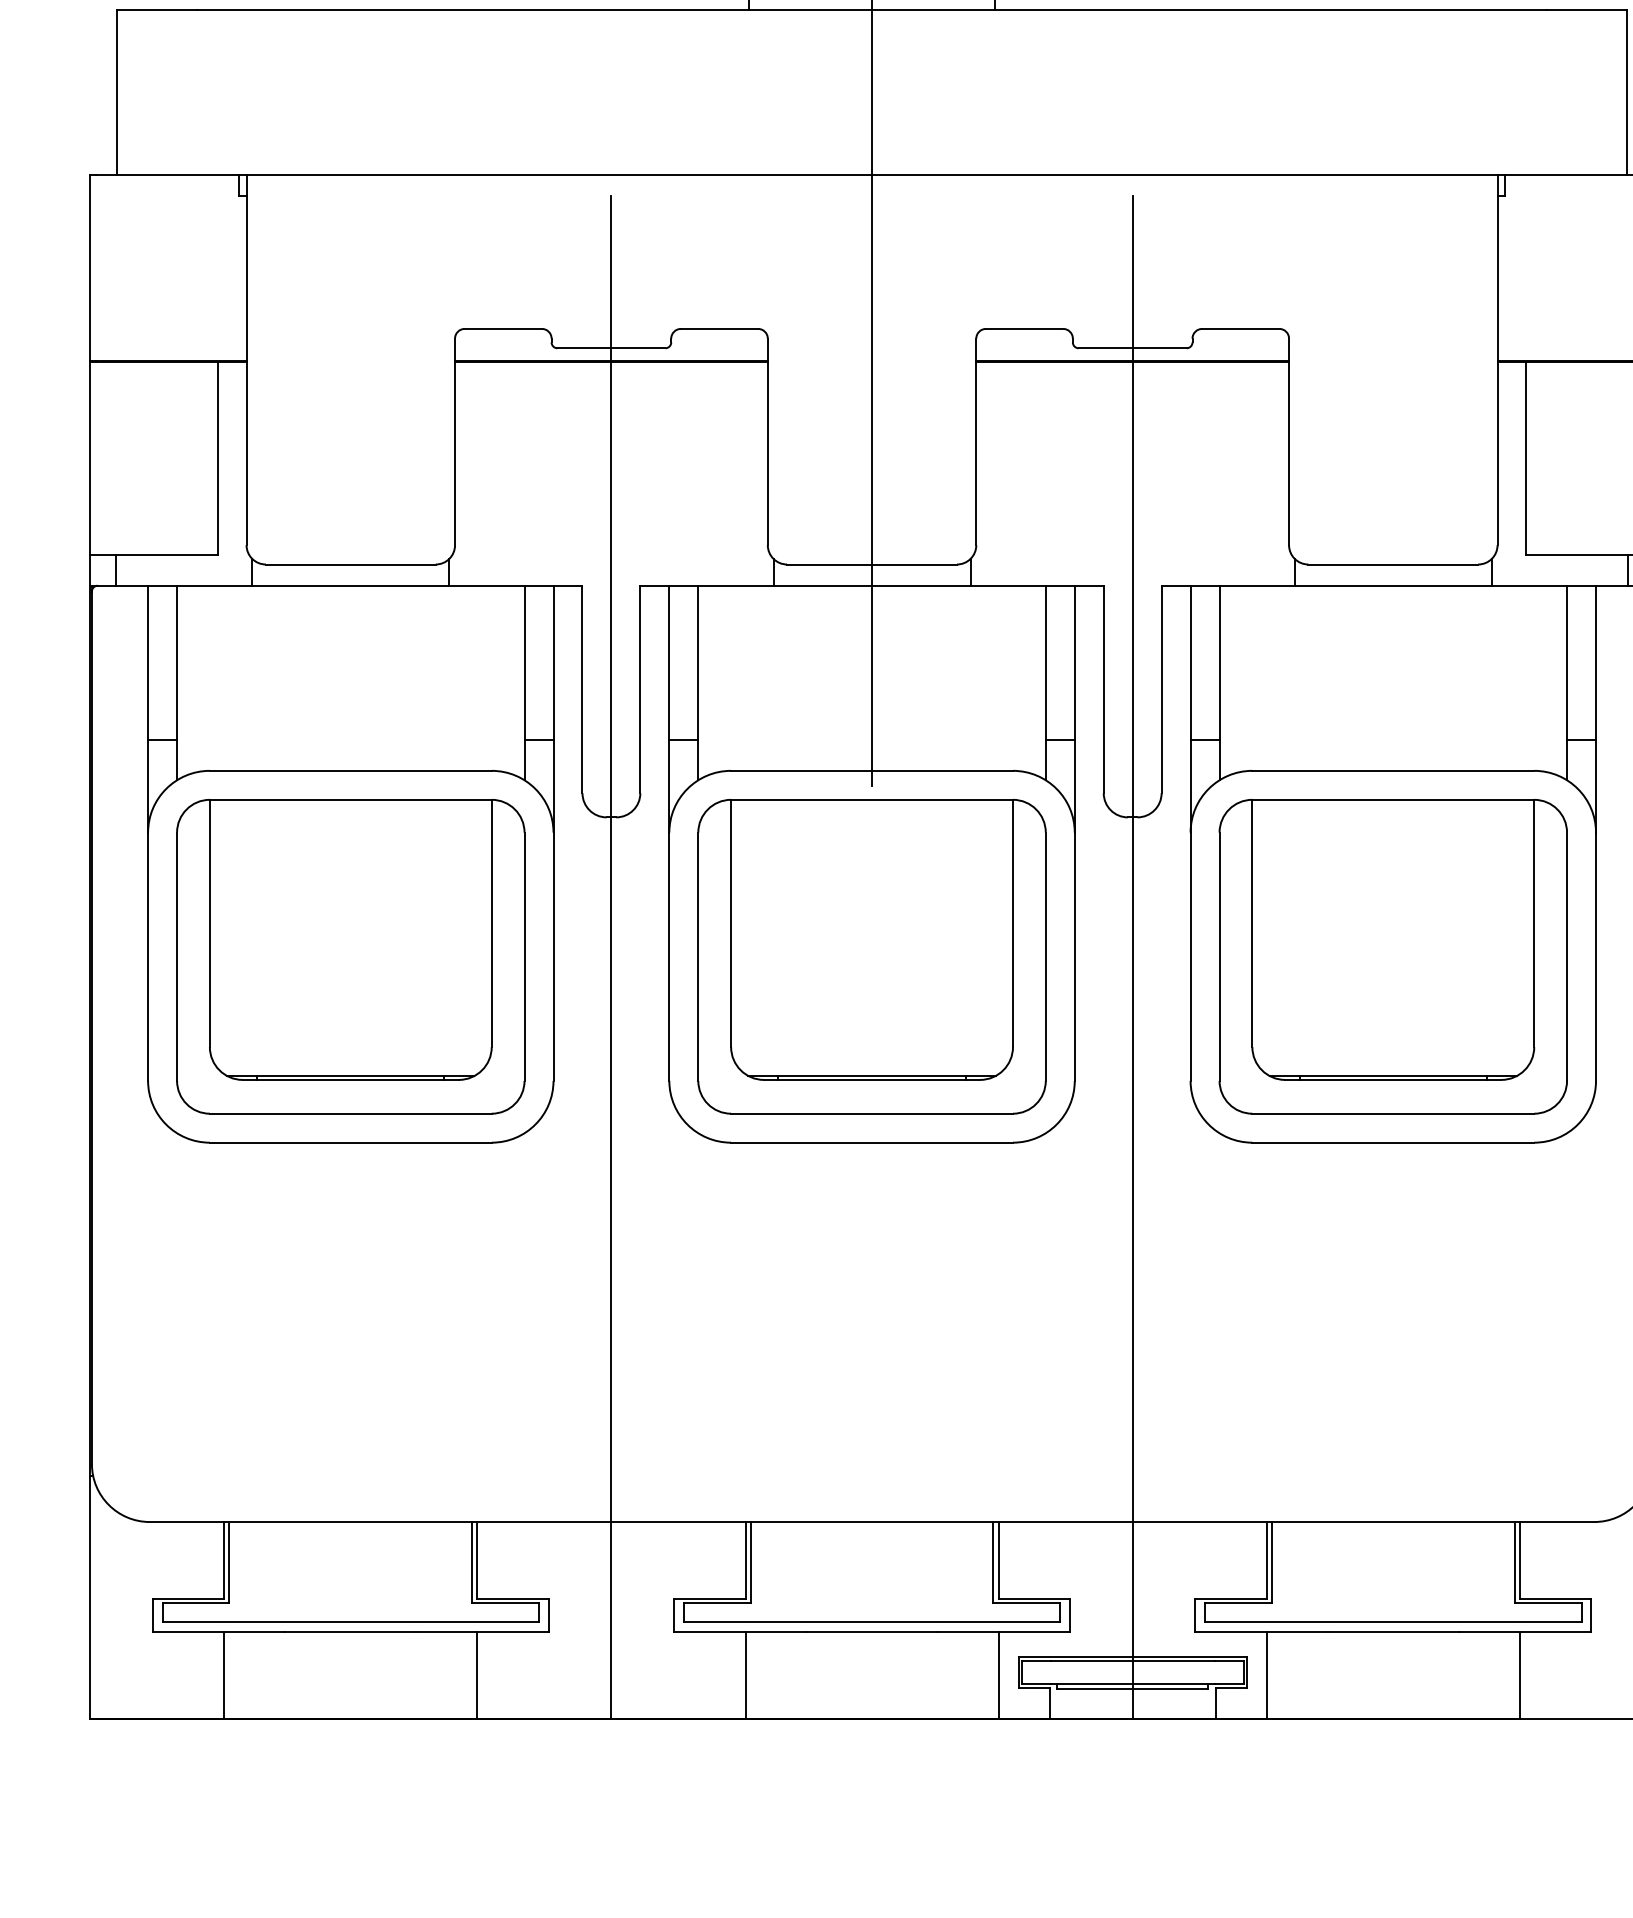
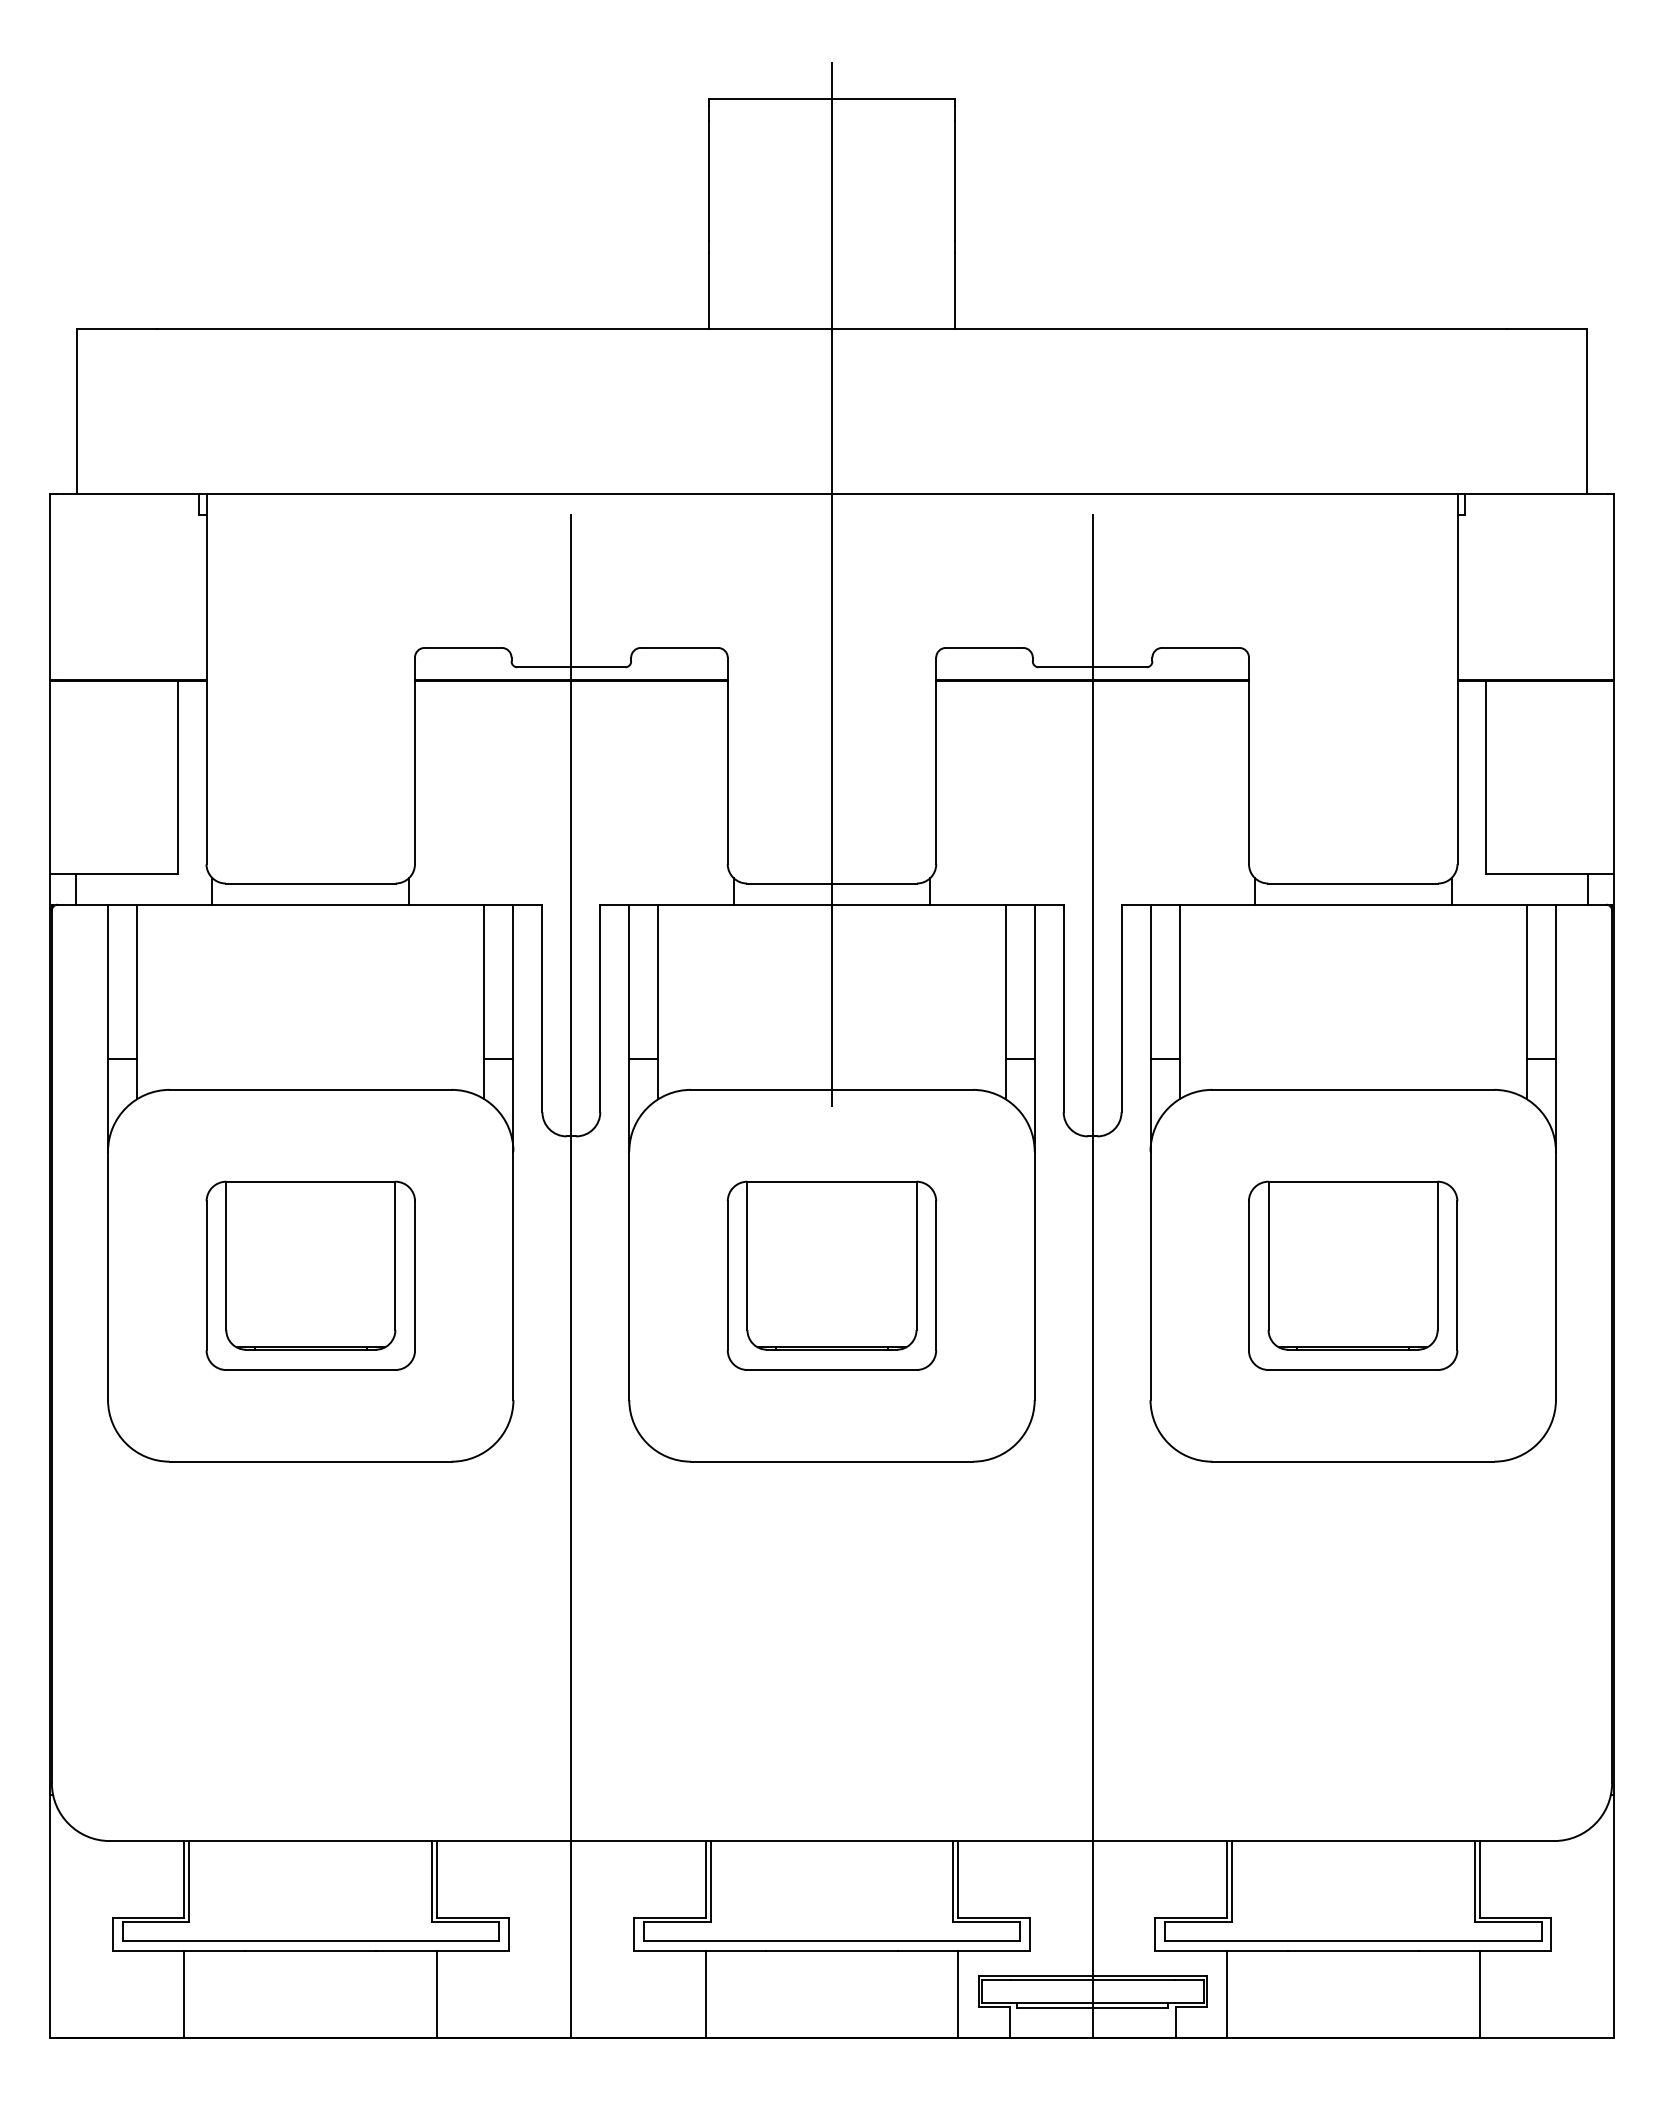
part: (350, 956) -> (310, 1275), size x0.6
part: (871, 956) -> (831, 1275), size x0.6
part: (1392, 956) -> (1352, 1275), size x0.6

